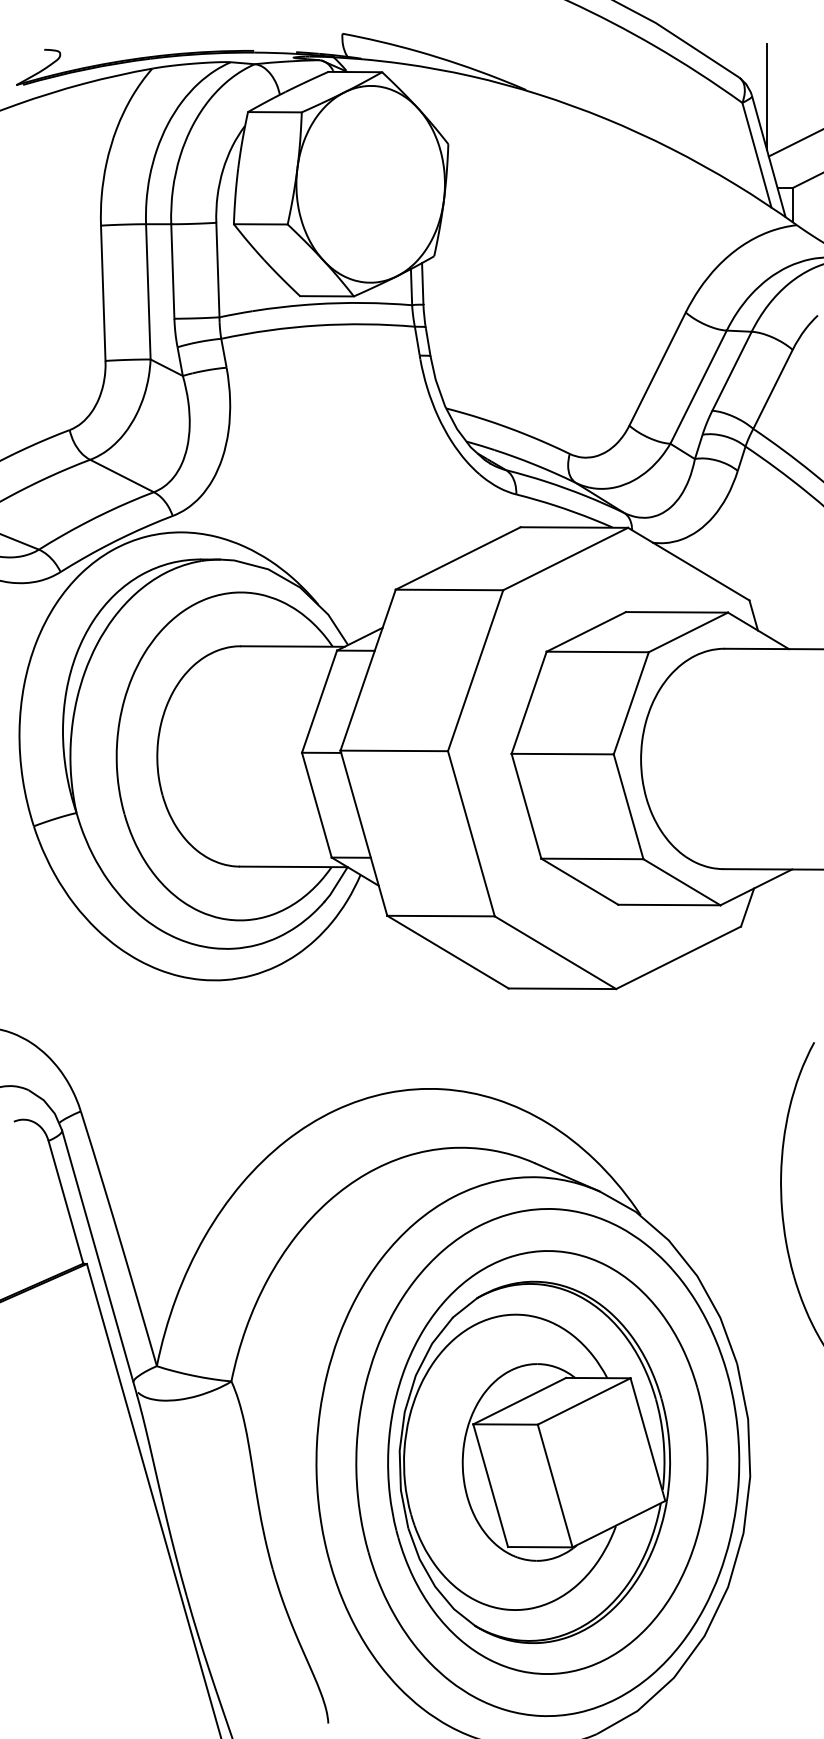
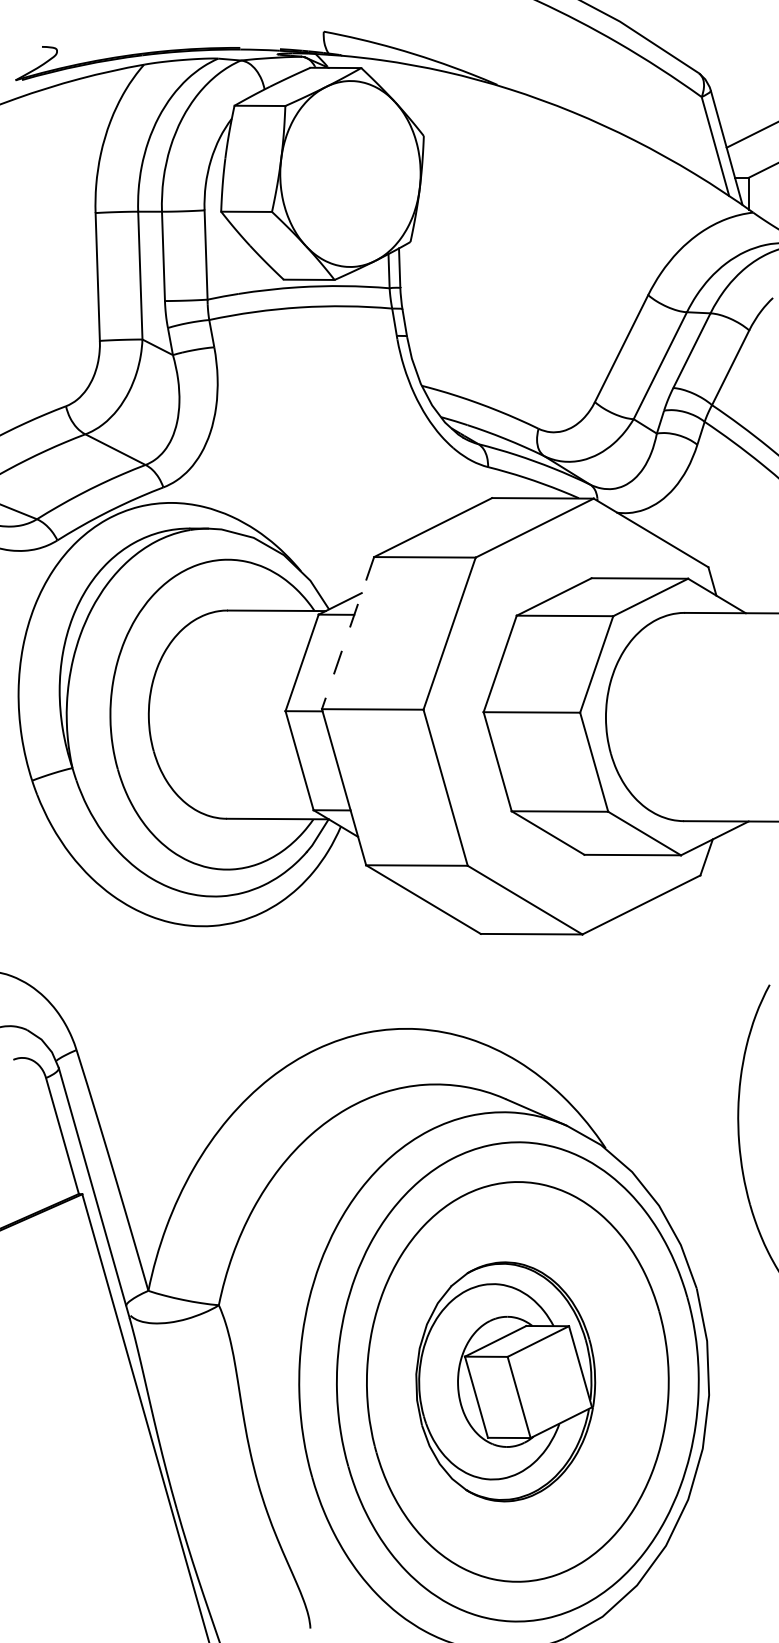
line: (767, 97) -> (725, 91), removed
line: (367, 670) -> (347, 633), solid -> dashed
part: (534, 1462) -> (505, 1381), size x0.7

